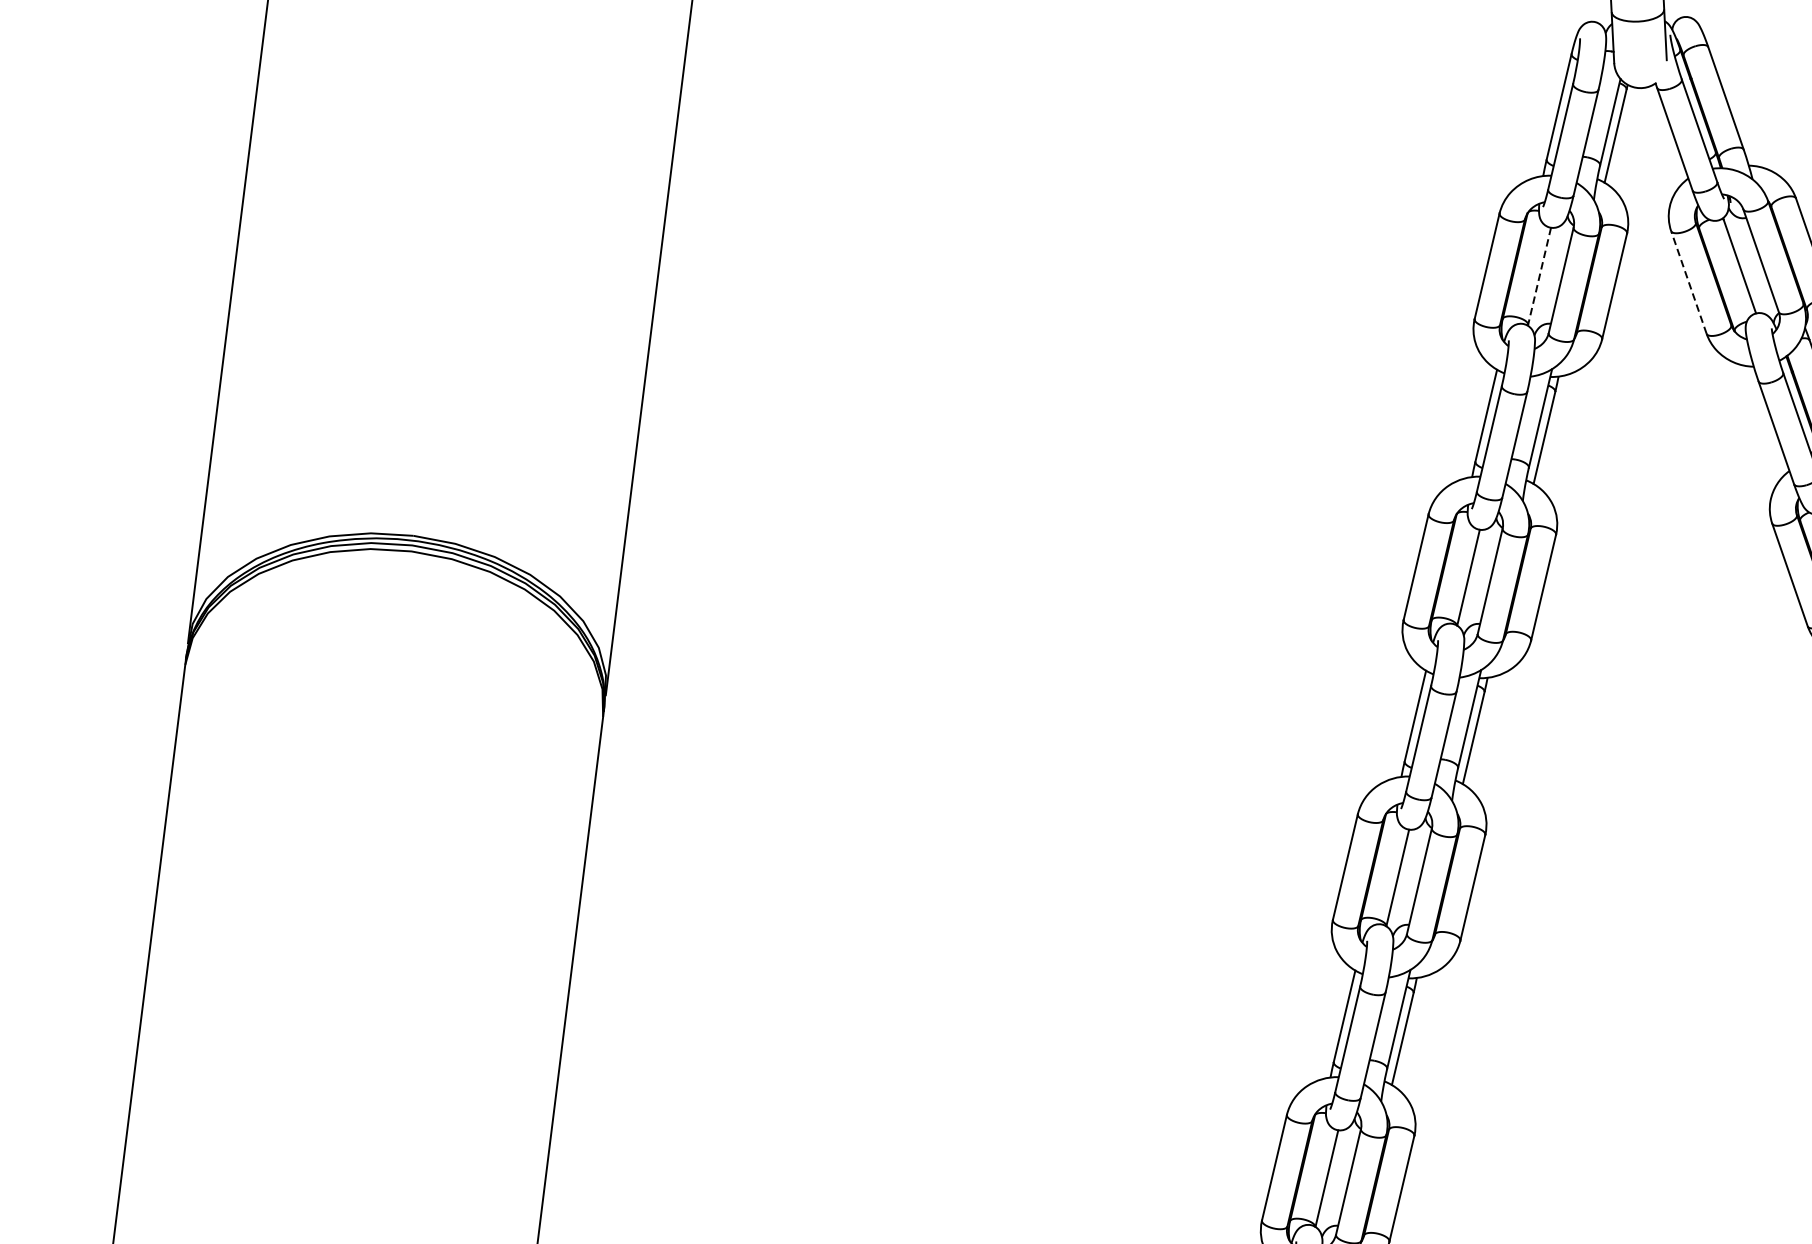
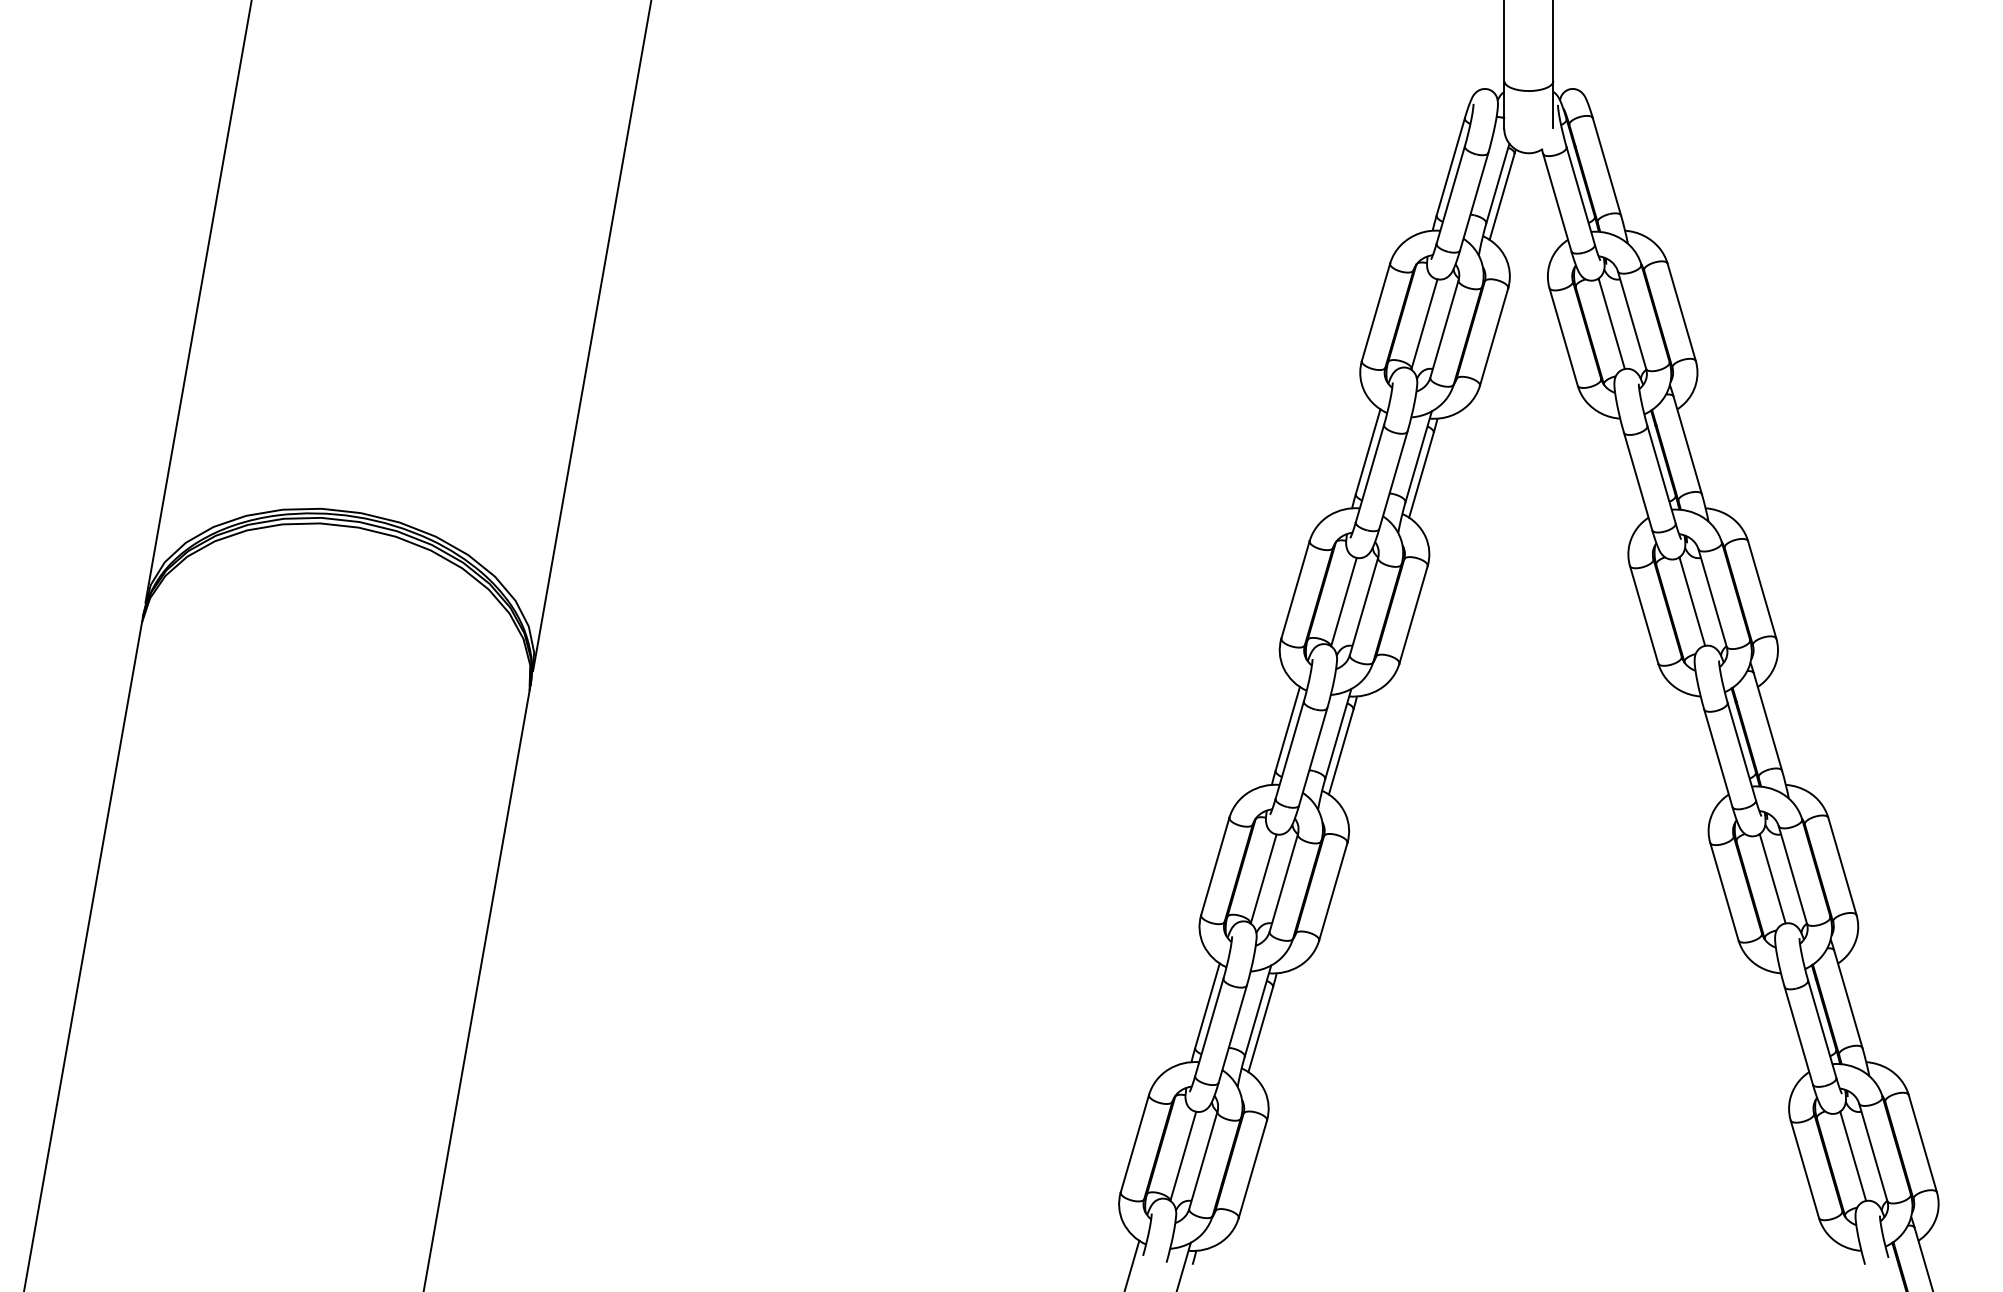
line: (1539, 276) -> (1424, 324), dashed -> solid
line: (1688, 283) -> (1563, 337), dashed -> solid

